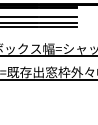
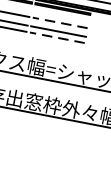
line: (58, 17) -> (59, 23), solid -> dashed
line: (58, 27) -> (56, 37), solid -> dashed

